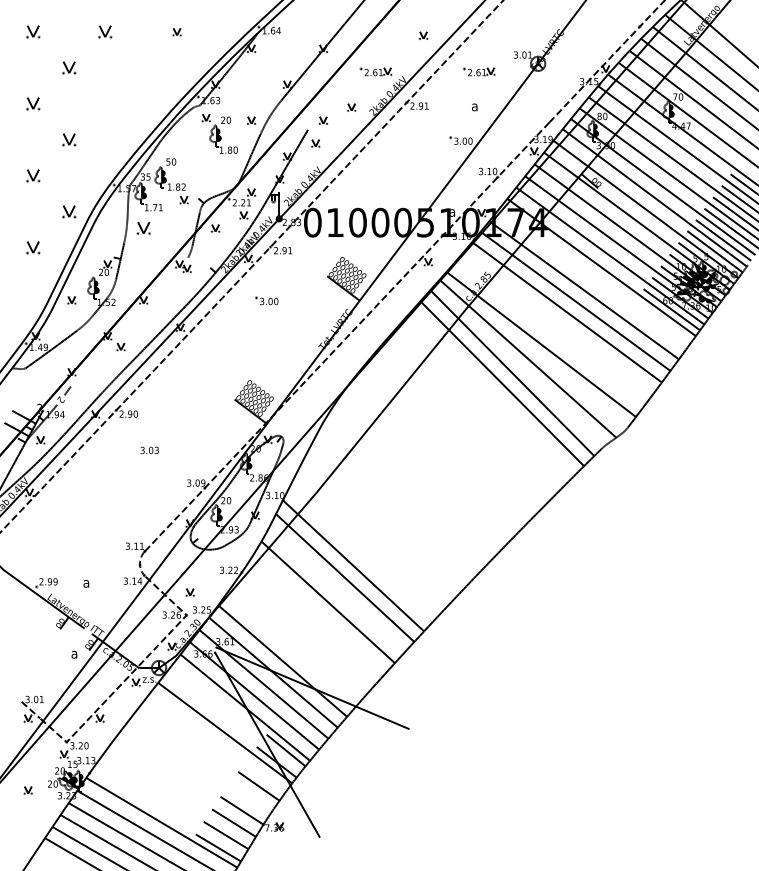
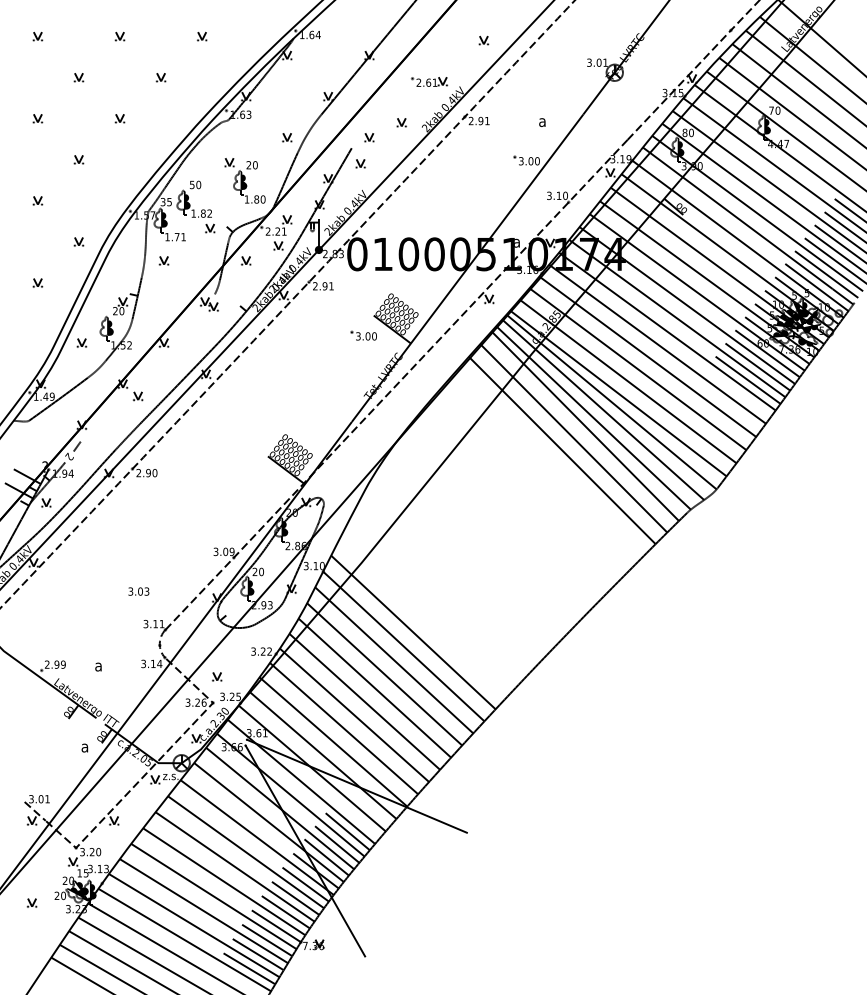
part: (32, 32) -> (37, 36), size x0.62
part: (104, 32) -> (119, 36), size x0.62
part: (68, 67) -> (78, 77), size x0.62
part: (140, 67) -> (160, 77), added
part: (479, 71) -> (547, 81), removed
part: (32, 103) -> (37, 118), size x0.62
part: (104, 103) -> (119, 118), added
part: (219, 133) -> (244, 180), moved
part: (68, 139) -> (78, 159), size x0.62
part: (32, 175) -> (37, 200), size x0.62
part: (68, 211) -> (78, 241), size x0.62
part: (143, 228) -> (163, 260), size x0.62
part: (32, 247) -> (37, 282), size x0.62
line: (593, 278) -> (677, 318), added
part: (266, 300) -> (363, 335), moved
line: (663, 320) -> (757, 366), added
line: (558, 323) -> (637, 369), added
line: (654, 332) -> (747, 379), added
line: (549, 333) -> (627, 381), added
line: (535, 351) -> (611, 401), added
line: (519, 365) -> (593, 417), added
line: (491, 394) -> (561, 450), added
text: (149, 450) -> (138, 591), moved
line: (361, 553) -> (413, 632), added
line: (336, 590) -> (384, 674), added
line: (319, 614) -> (364, 701), added
line: (310, 625) -> (354, 714), added
line: (300, 637) -> (343, 728), added
line: (291, 649) -> (333, 741), added
line: (235, 719) -> (268, 822), added
line: (304, 727) -> (347, 831), added
line: (295, 739) -> (337, 844), added
line: (215, 746) -> (246, 852), added
line: (205, 758) -> (234, 866), added
line: (196, 771) -> (224, 881), added
line: (267, 774) -> (305, 884), added
line: (186, 784) -> (213, 896), added
line: (178, 797) -> (203, 911), added
line: (249, 798) -> (285, 912), added
line: (169, 810) -> (193, 925), added

